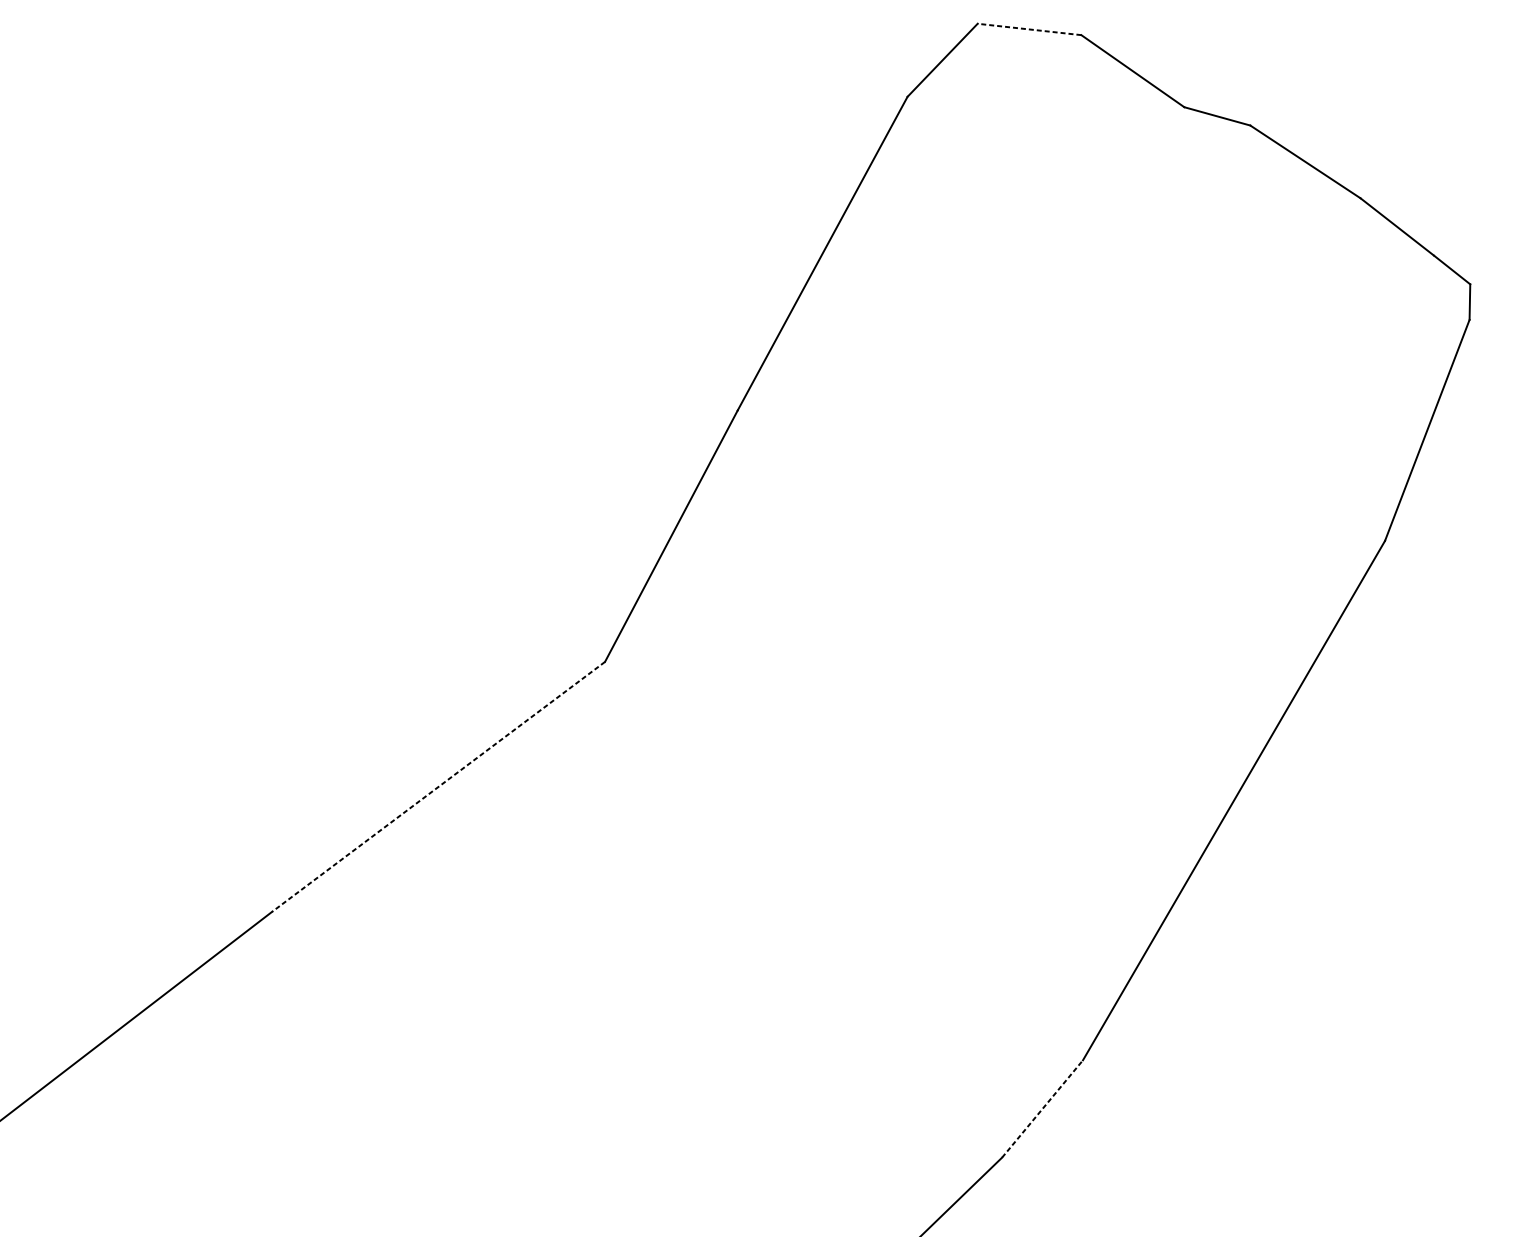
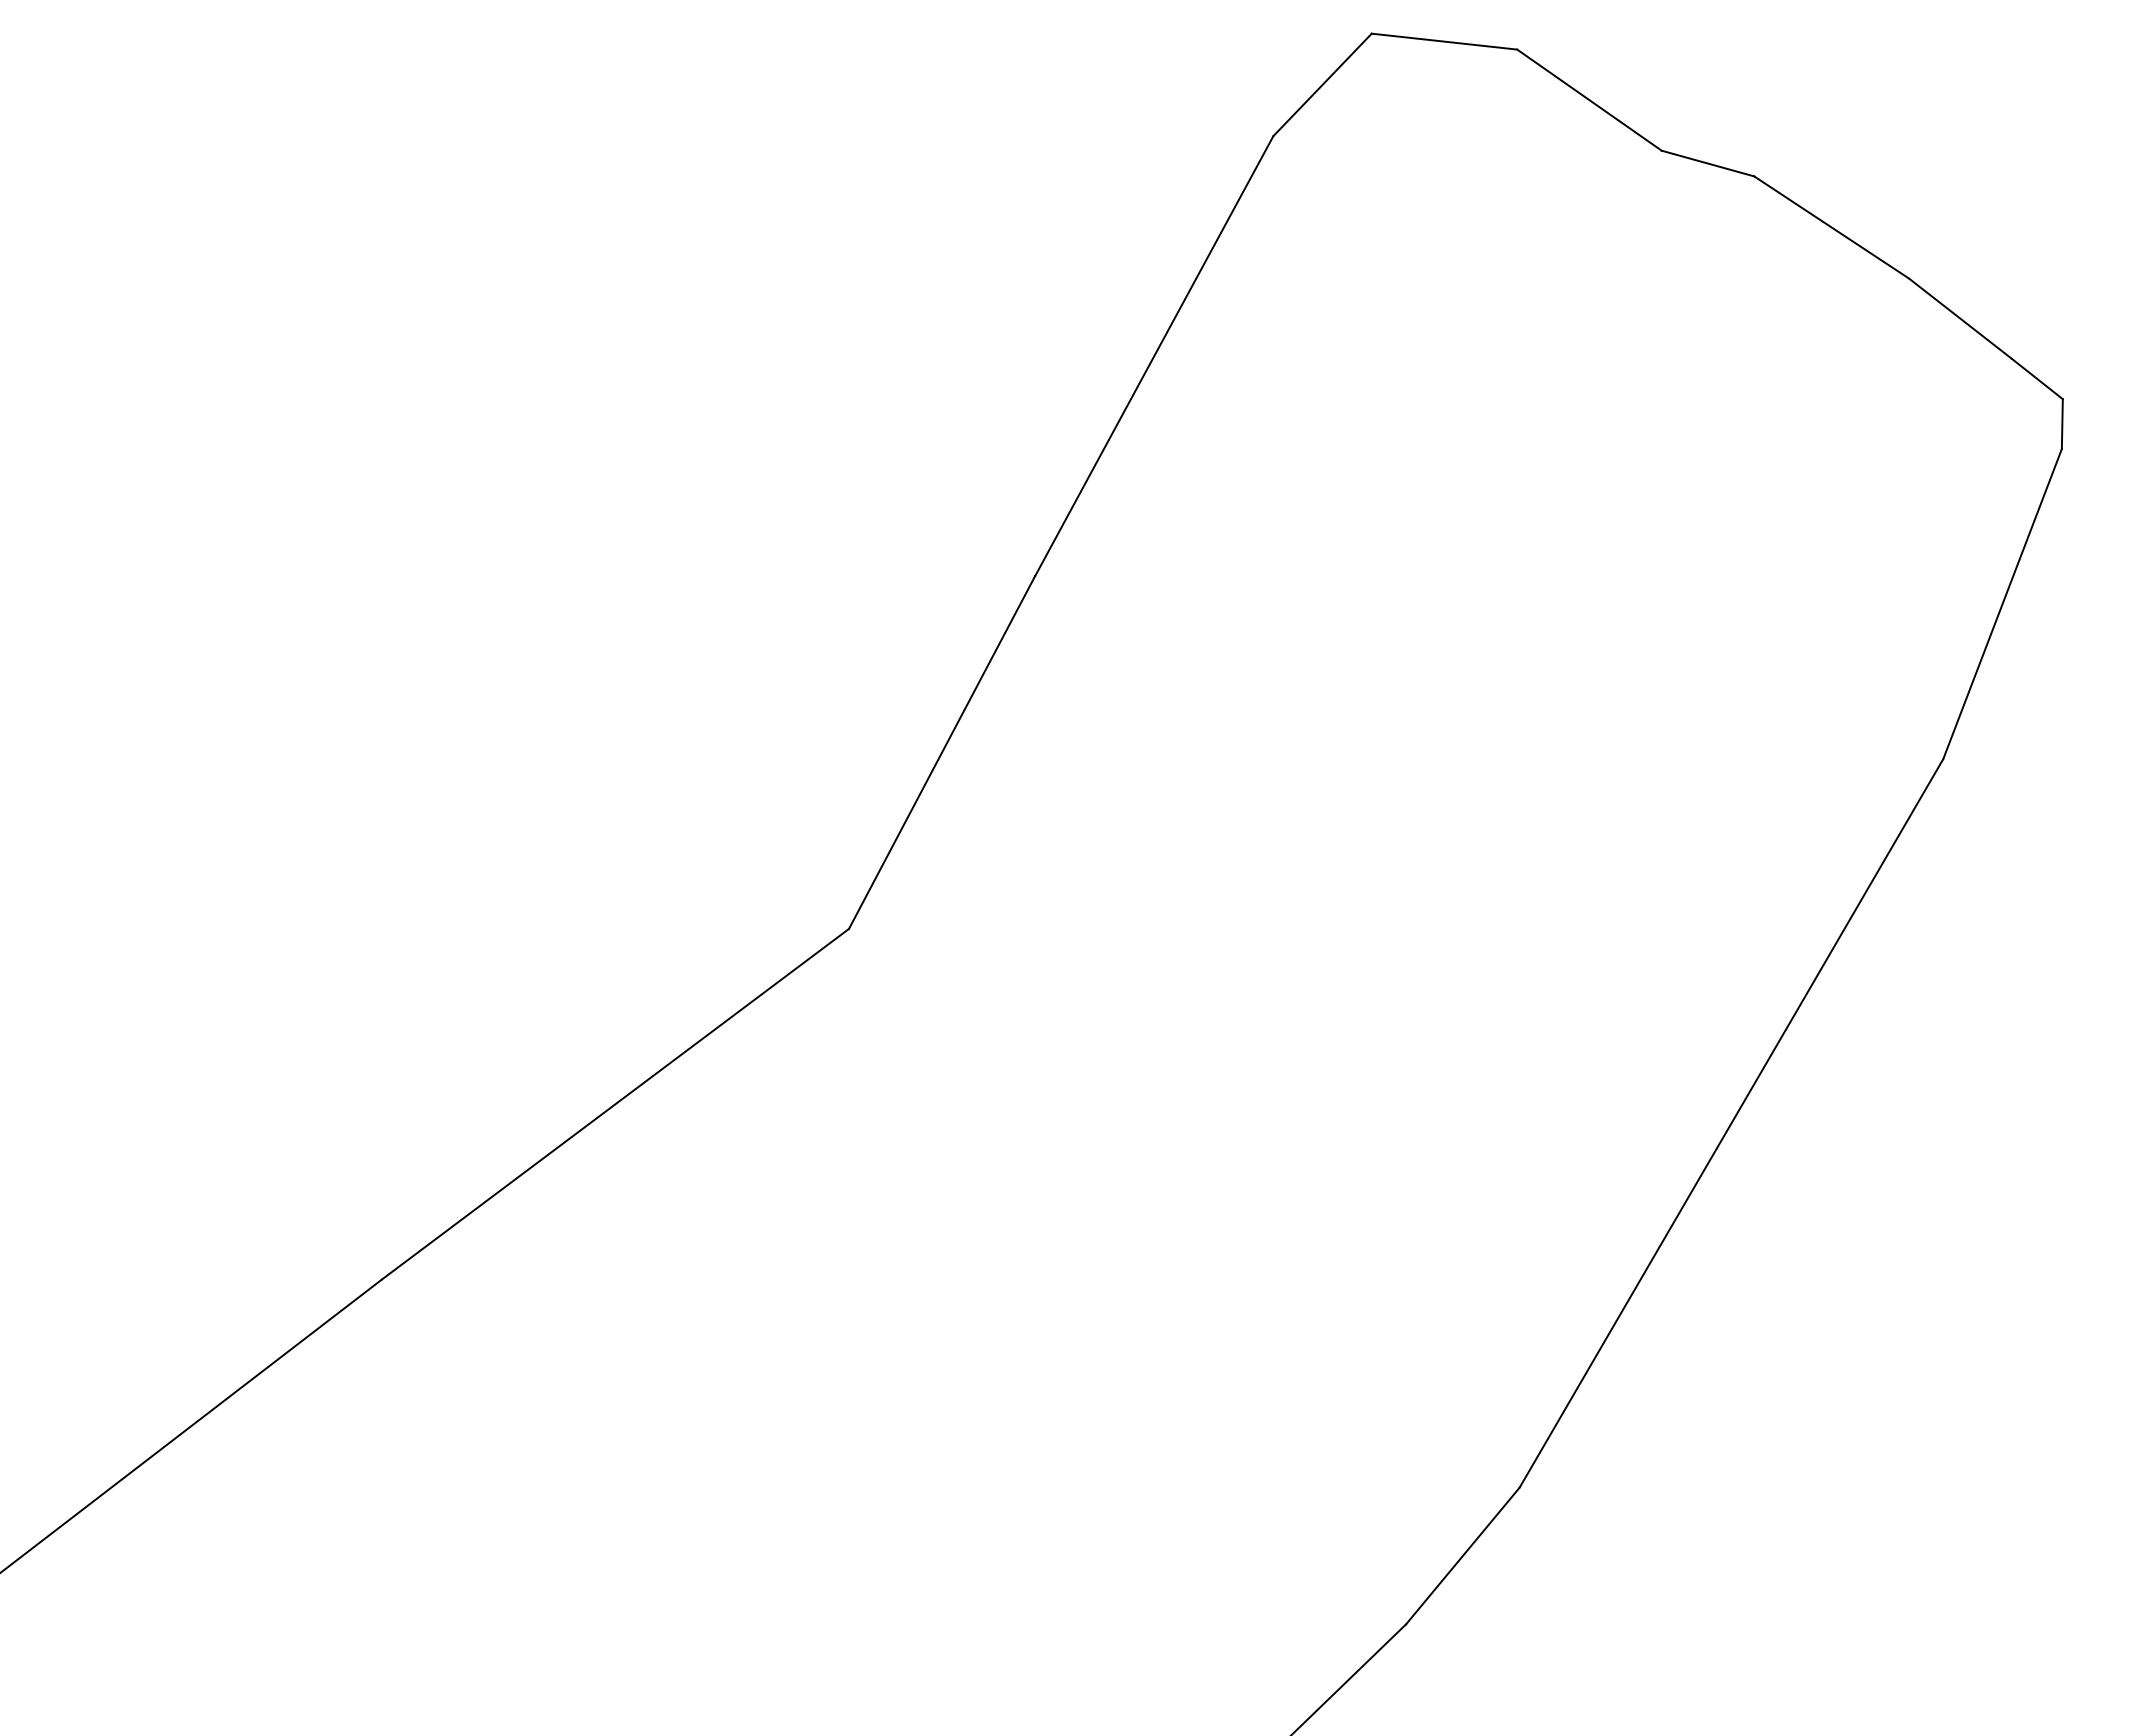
line: (1029, 29) -> (1444, 41), dashed -> solid
line: (438, 787) -> (615, 1104), dashed -> solid
line: (1042, 1109) -> (1462, 1556), dashed -> solid

